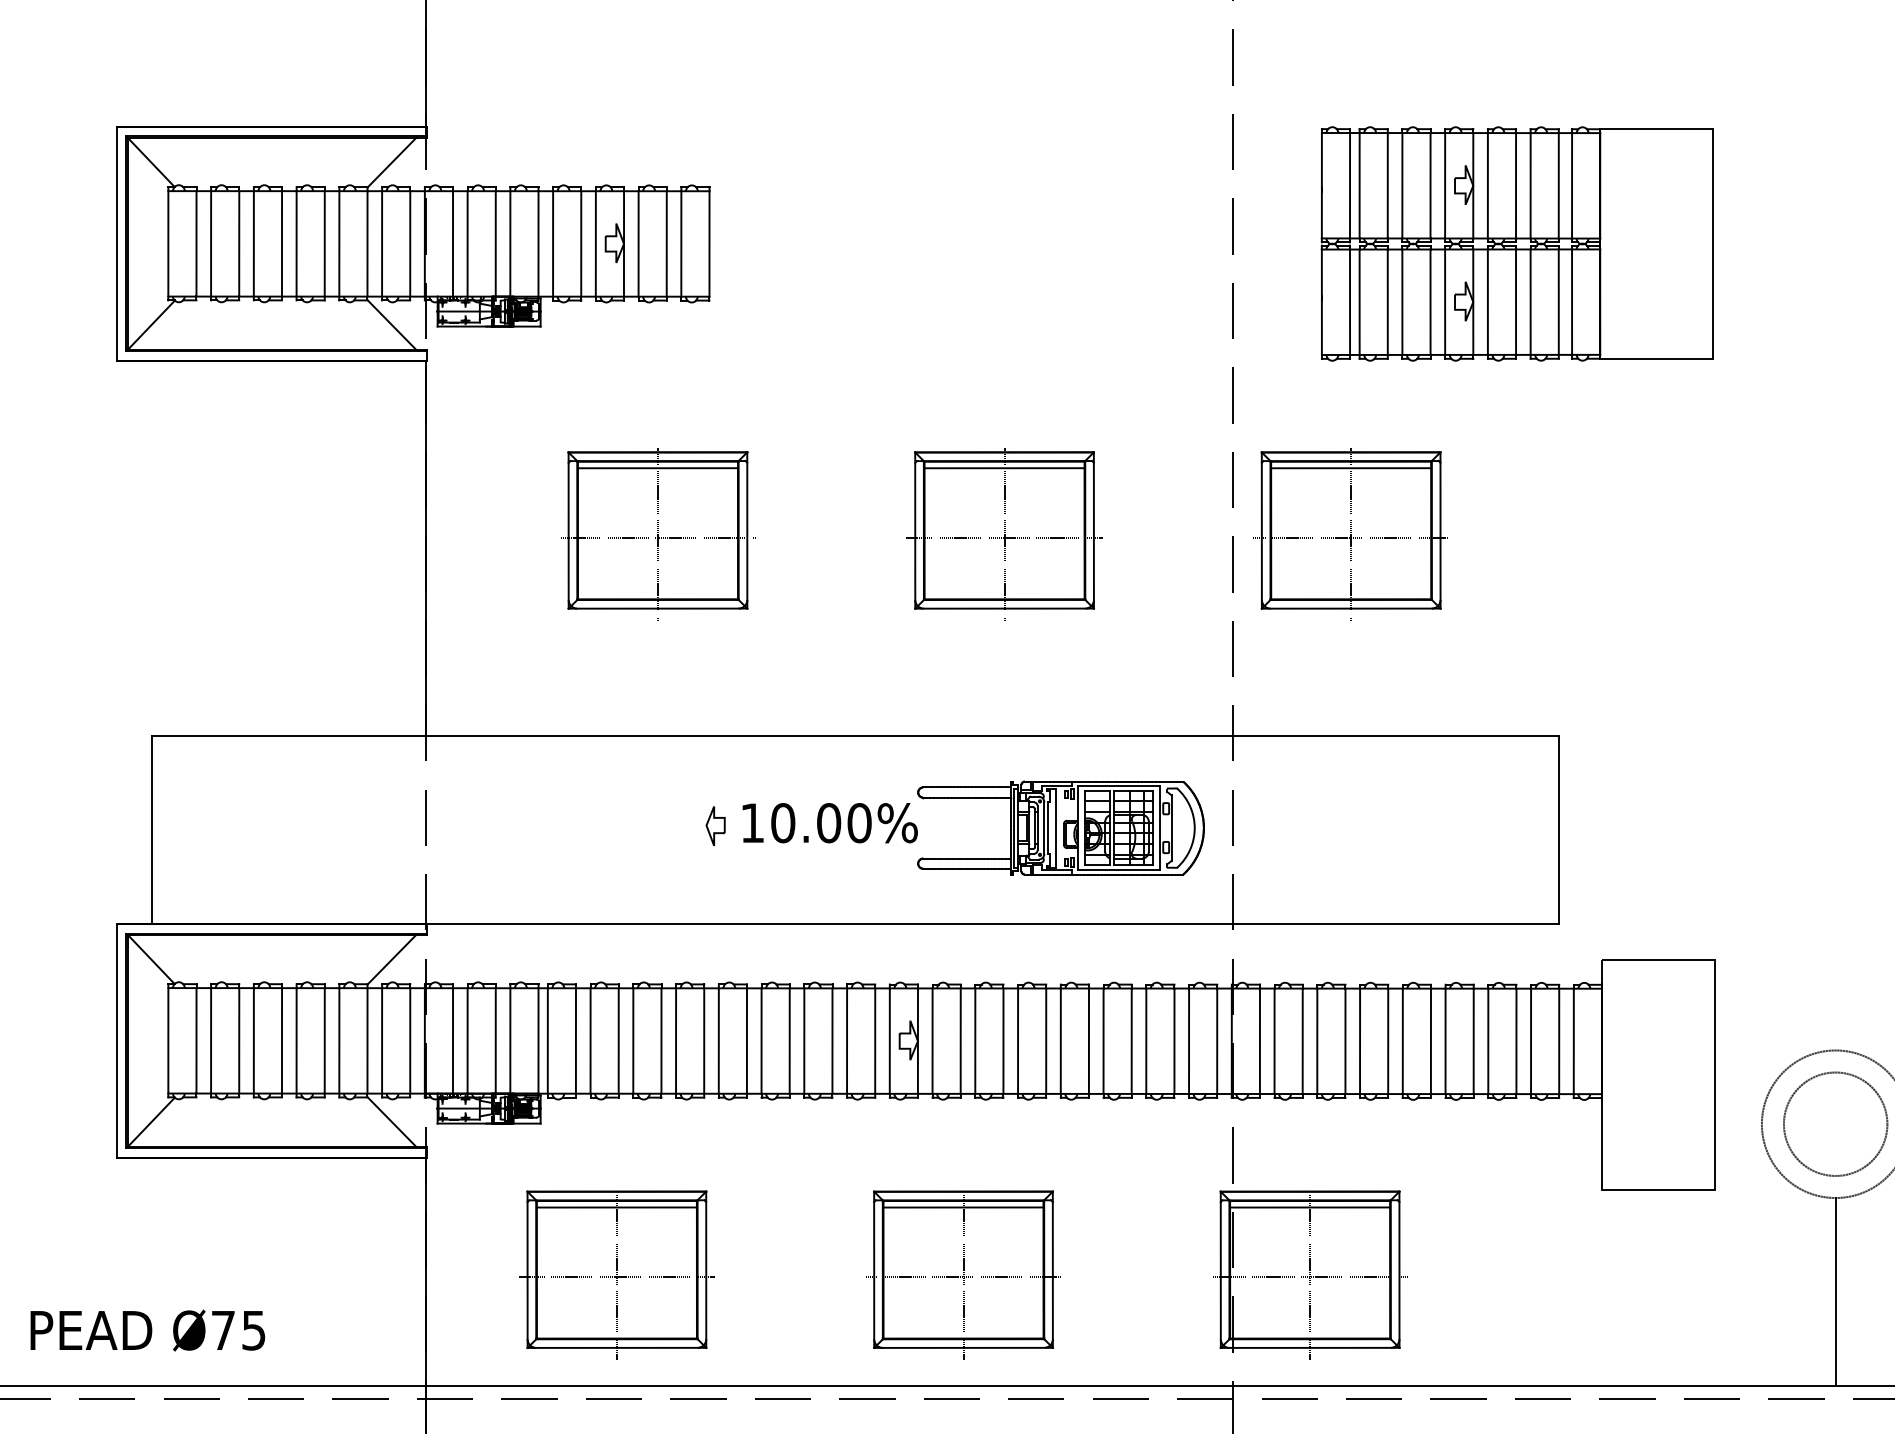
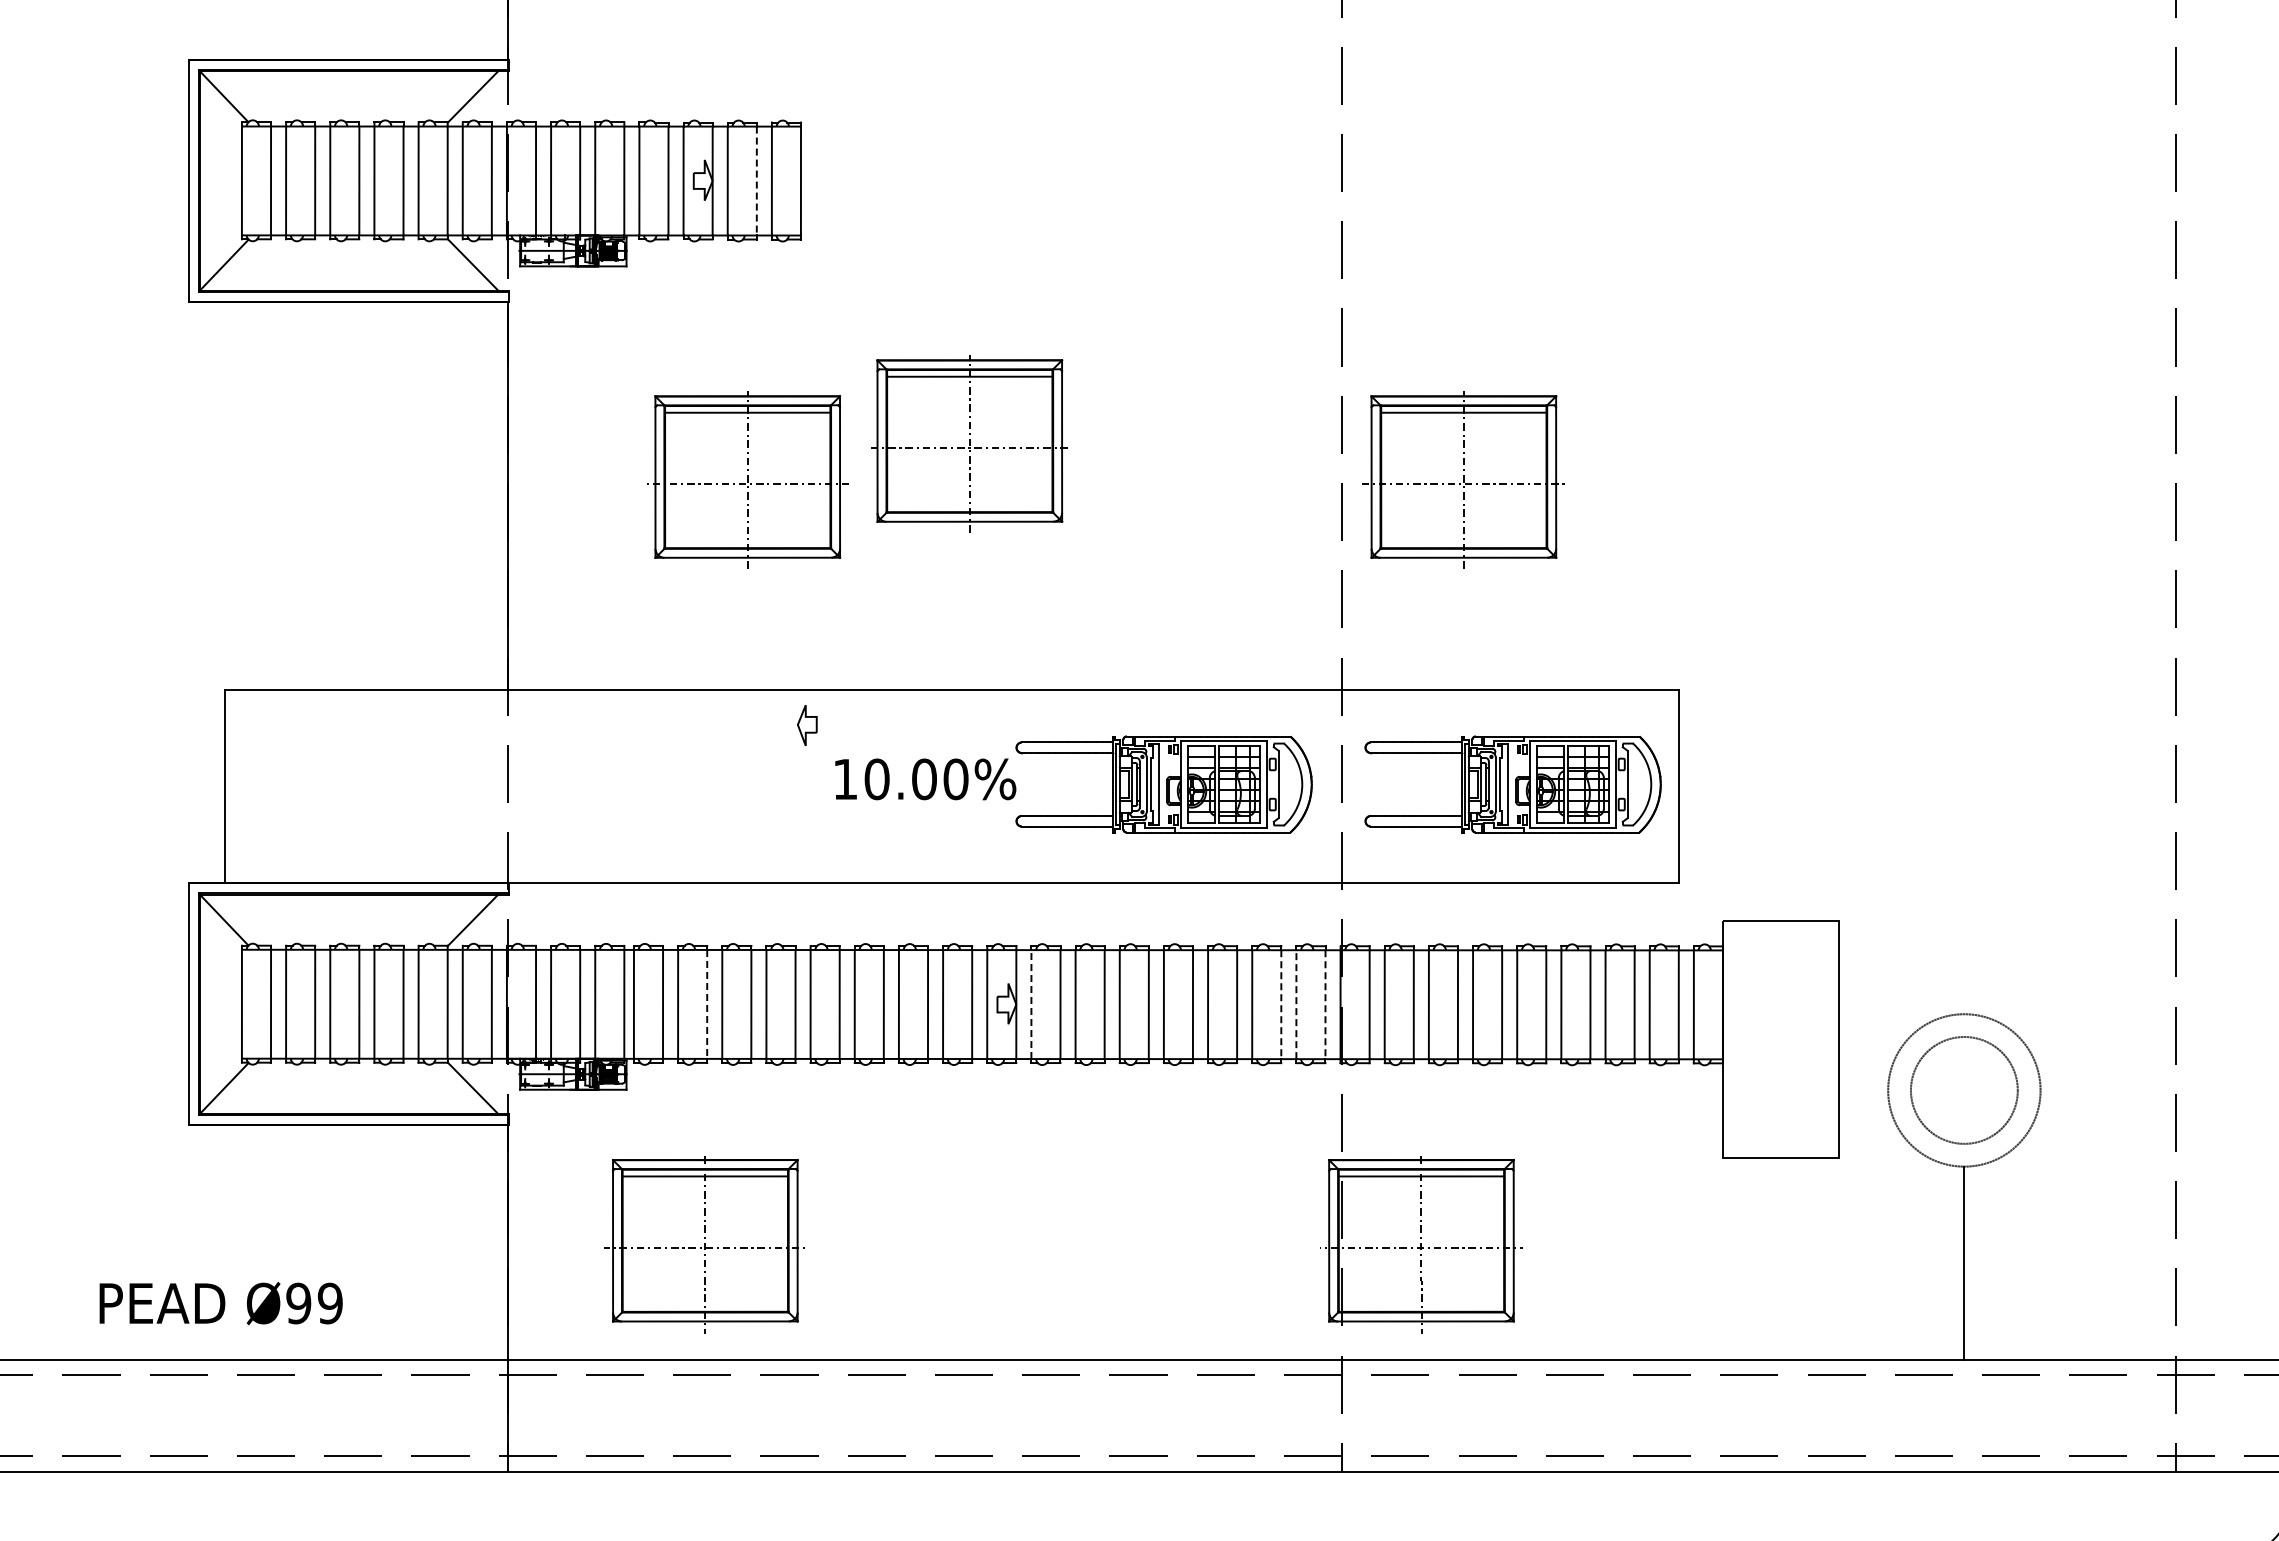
part: (1517, 243) -> (1635, 180), removed
line: (666, 244) -> (756, 181), solid -> dashed
part: (1004, 532) -> (969, 443), moved
part: (715, 826) -> (807, 725), moved
part: (1398, 828) -> (1512, 784), added
line: (619, 1041) -> (707, 1004), solid -> dashed
line: (932, 1041) -> (1031, 1004), solid -> dashed
line: (1189, 1041) -> (1296, 1004), solid -> dashed
line: (1174, 1042) -> (1281, 1005), solid -> dashed
line: (1217, 1042) -> (1325, 1005), solid -> dashed
part: (963, 1273) -> (1063, 1244), removed
text: (238, 1330) -> (314, 1303), Ø75 -> Ø99

